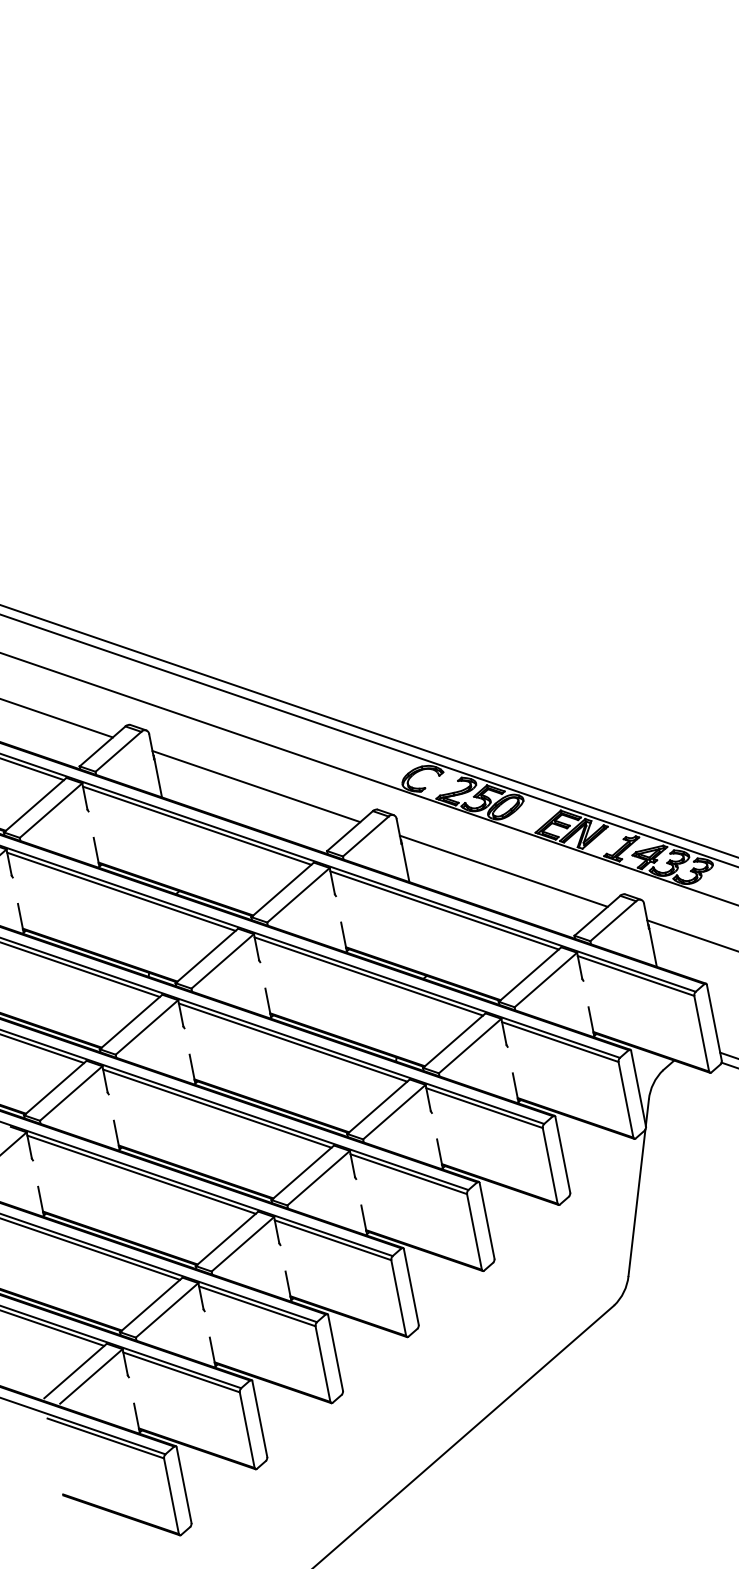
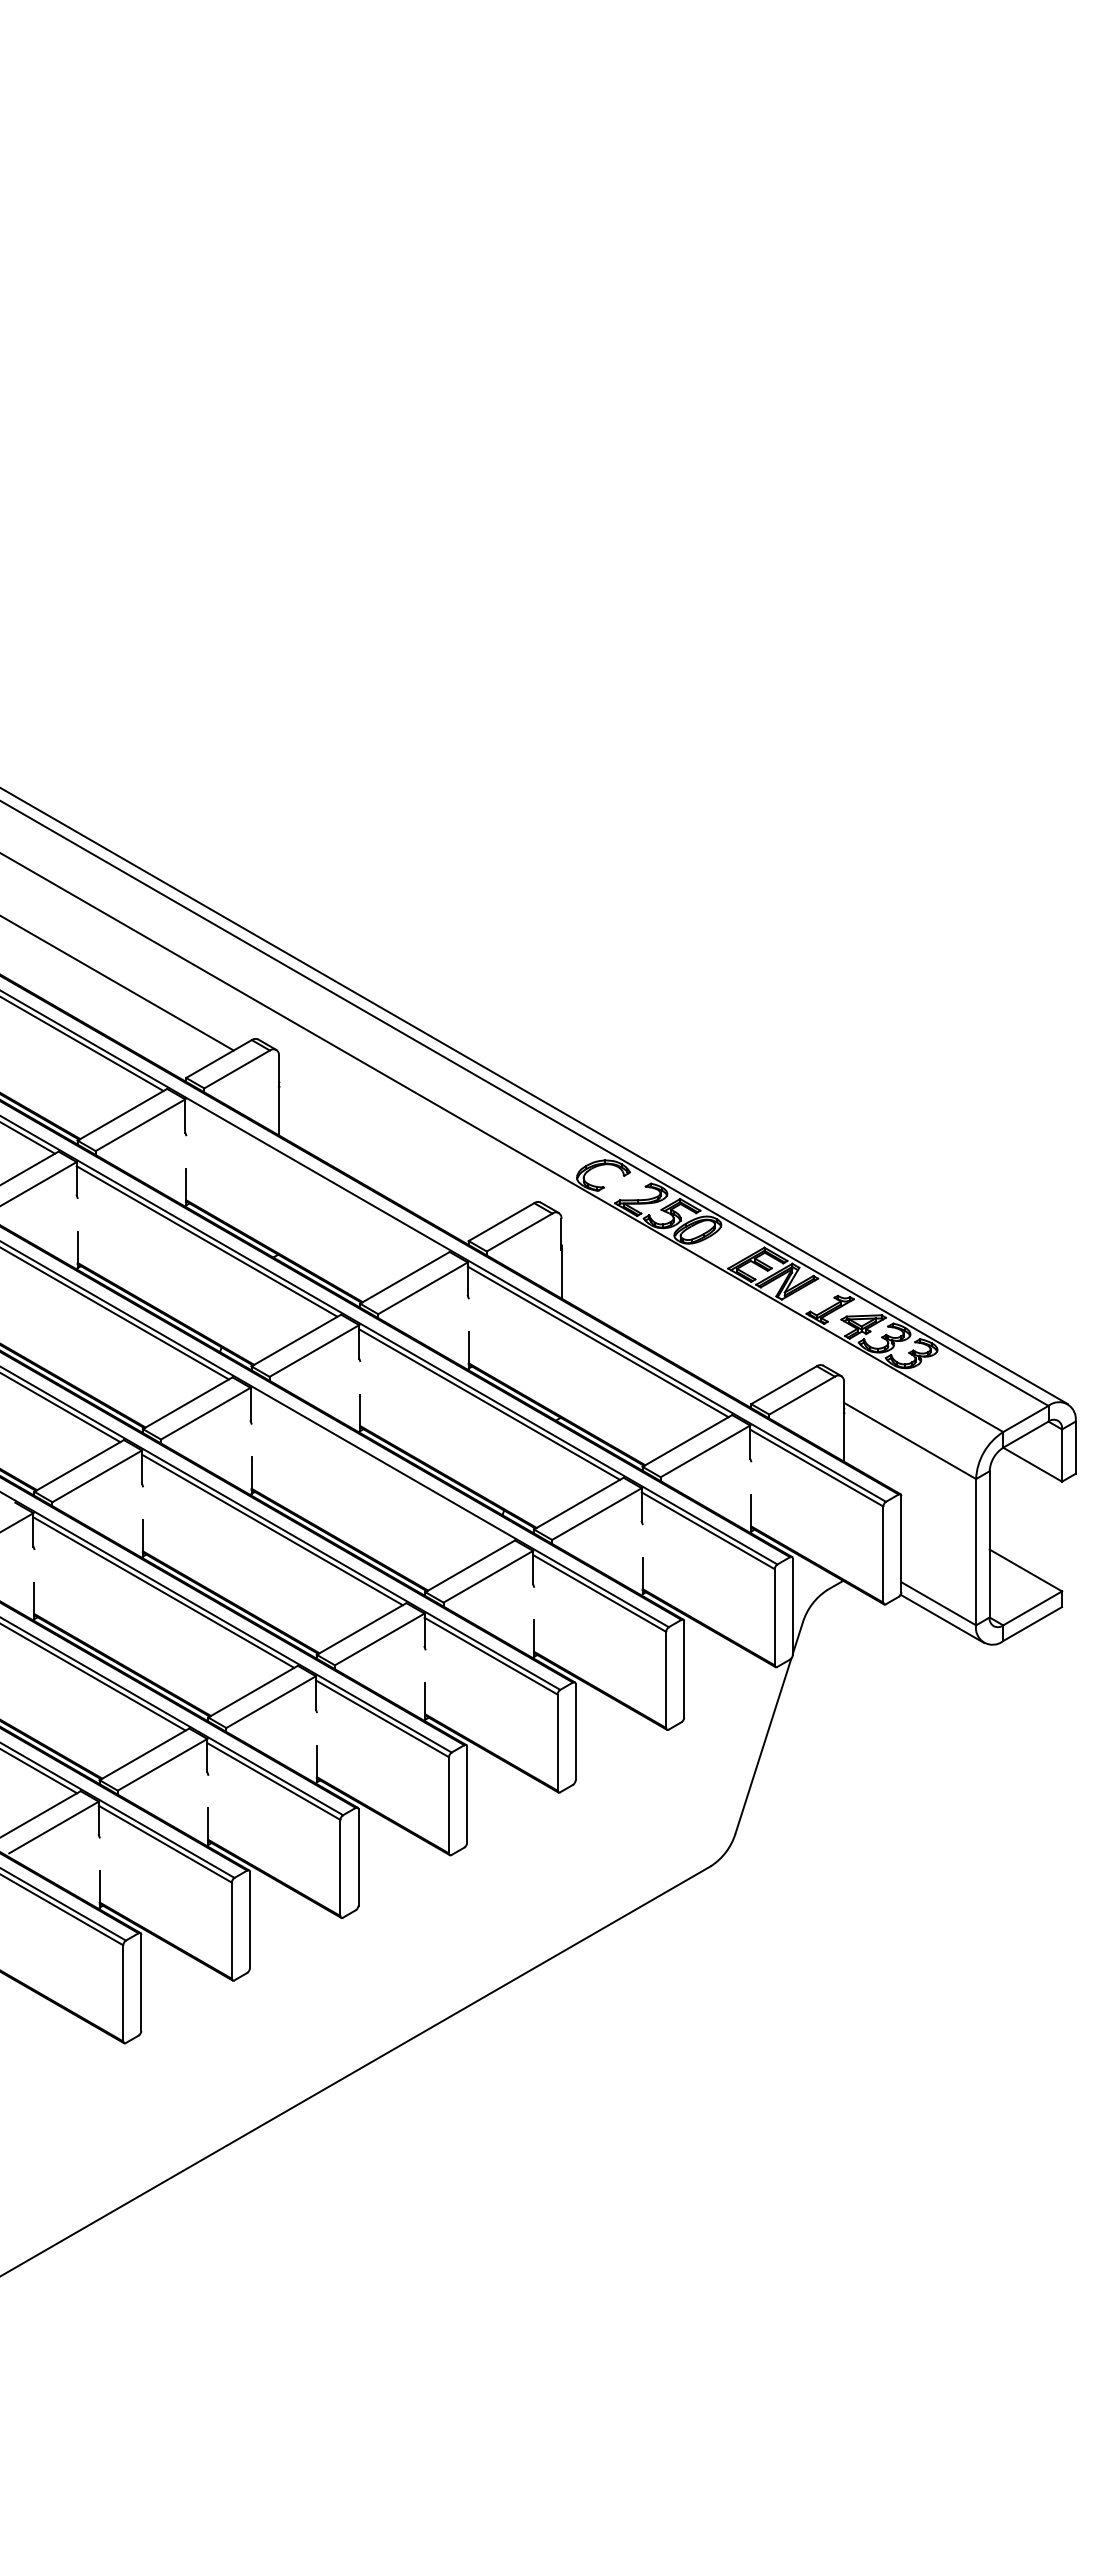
line: (256, 786) -> (397, 1144), removed
line: (196, 825) -> (315, 1178), removed
line: (503, 870) -> (679, 1307), removed
line: (292, 1042) -> (380, 1467), removed

